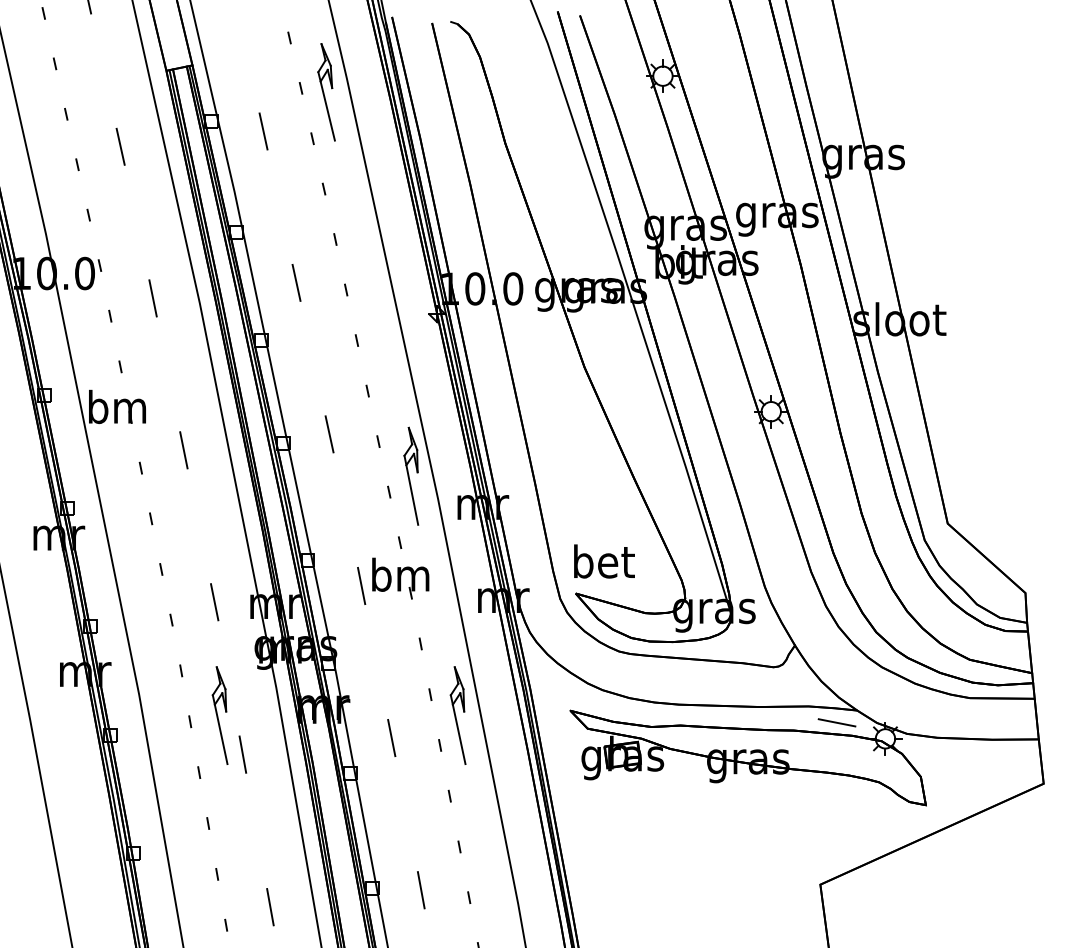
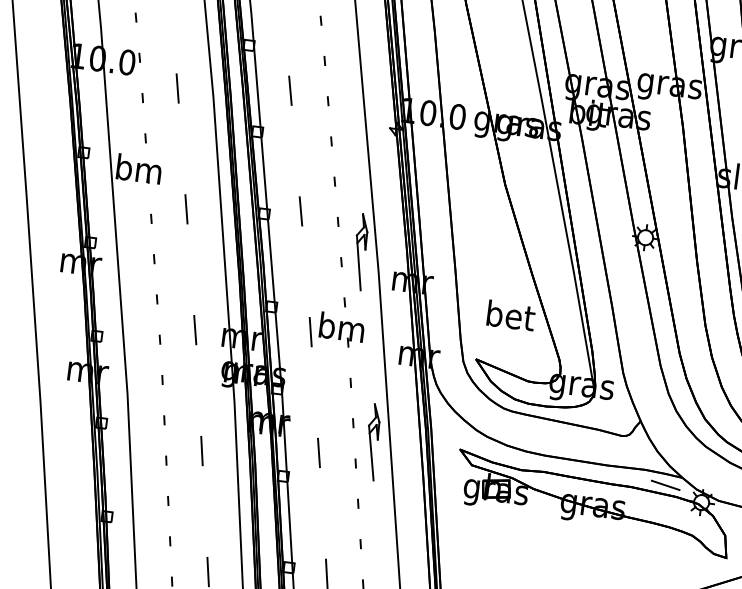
text: (604, 561) -> (511, 315), moved
part: (219, 715) -> (187, 418), removed

